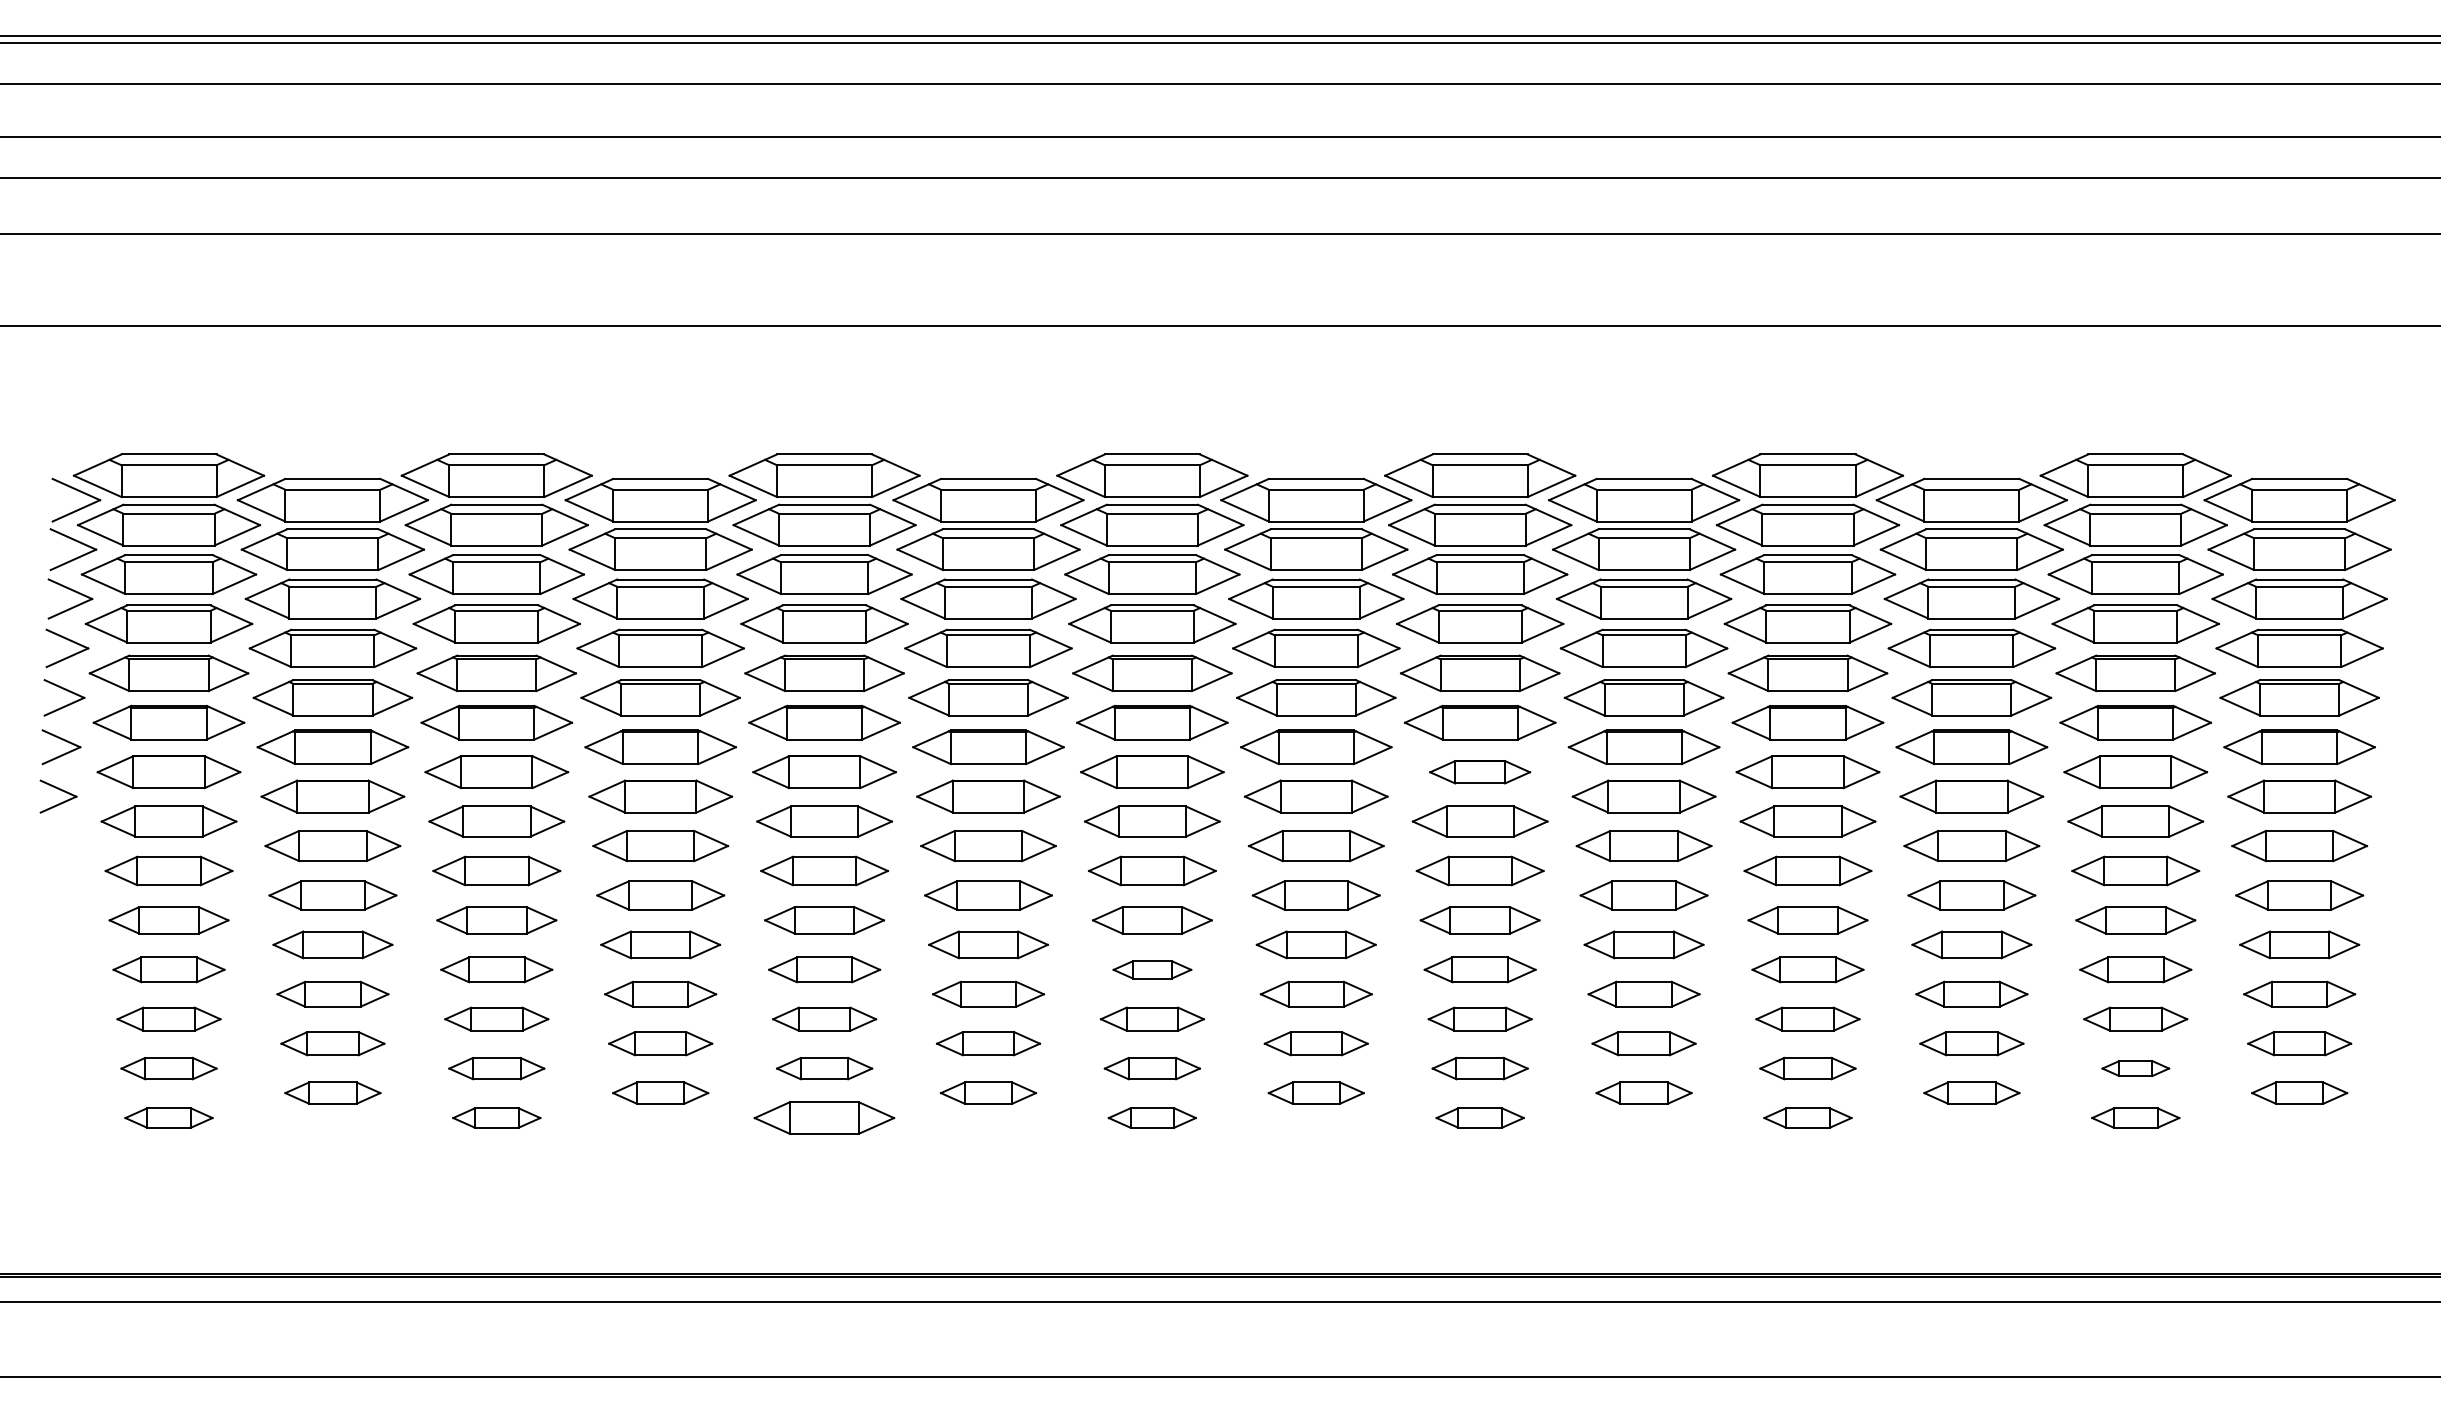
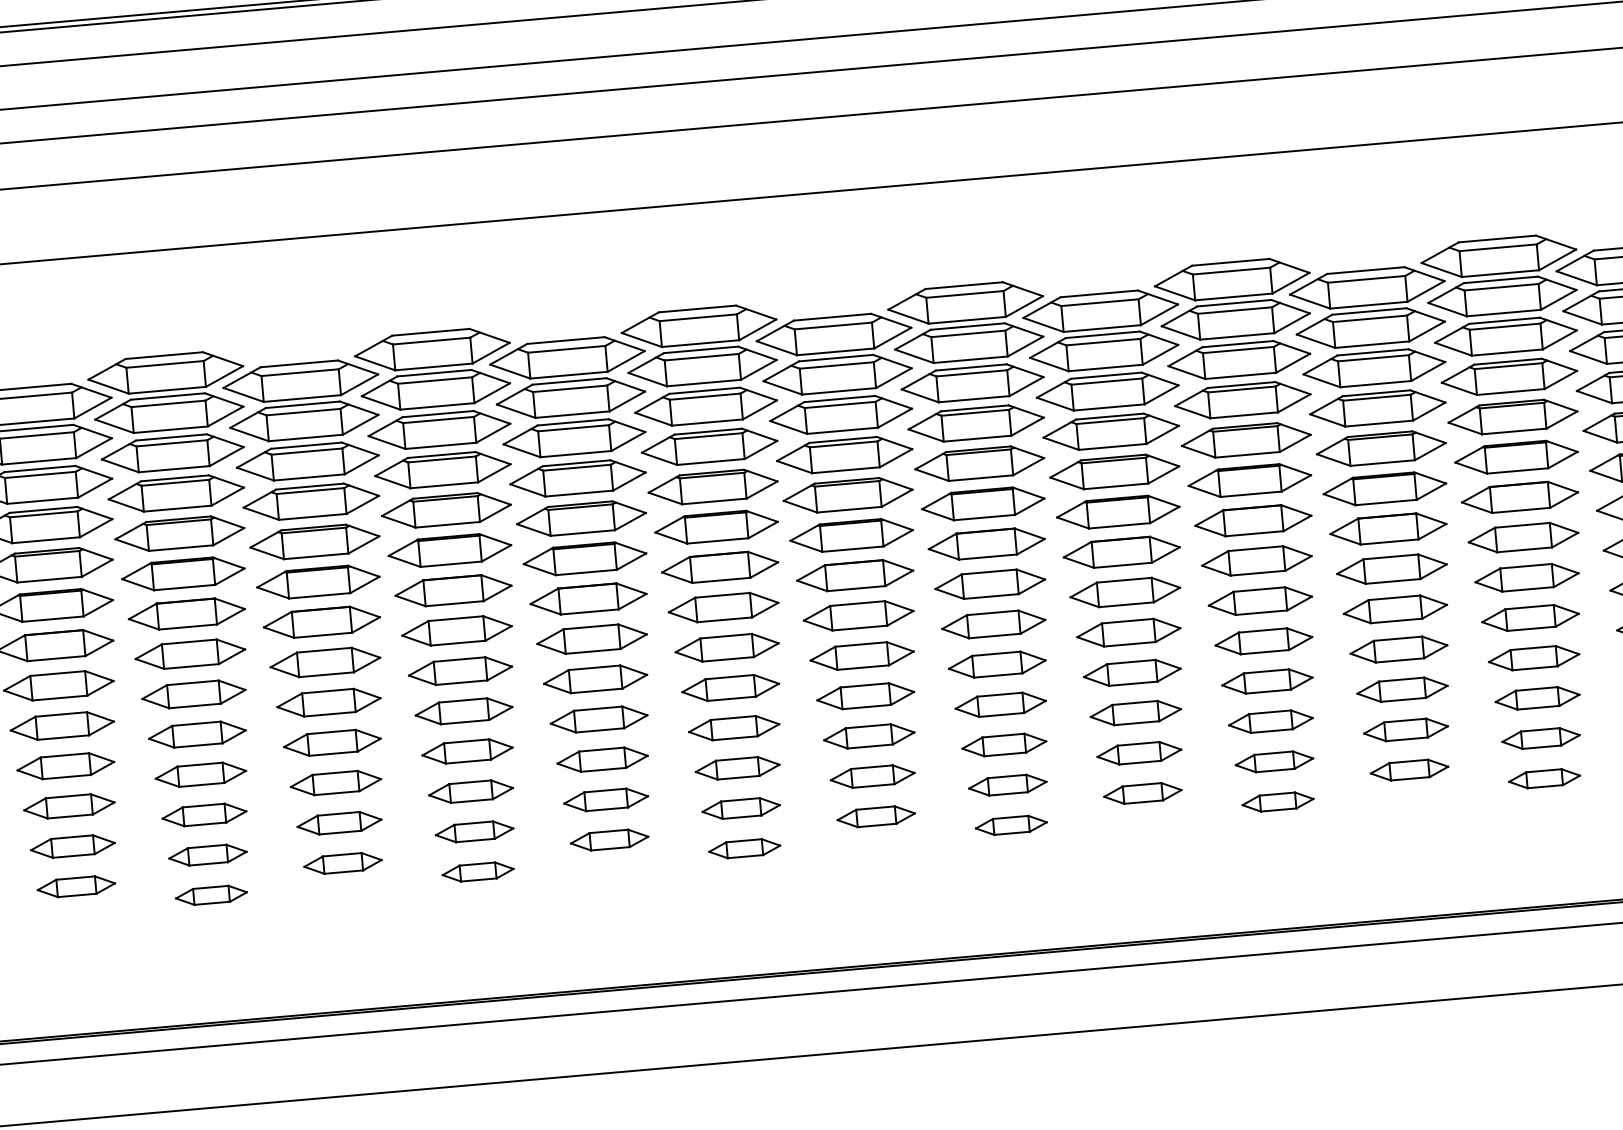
part: (1479, 772) -> (986, 544), size x1.43
part: (1152, 969) -> (734, 727), size x1.43
part: (2135, 1068) -> (1540, 738), size x1.43
part: (824, 1117) -> (477, 871), size x0.62

